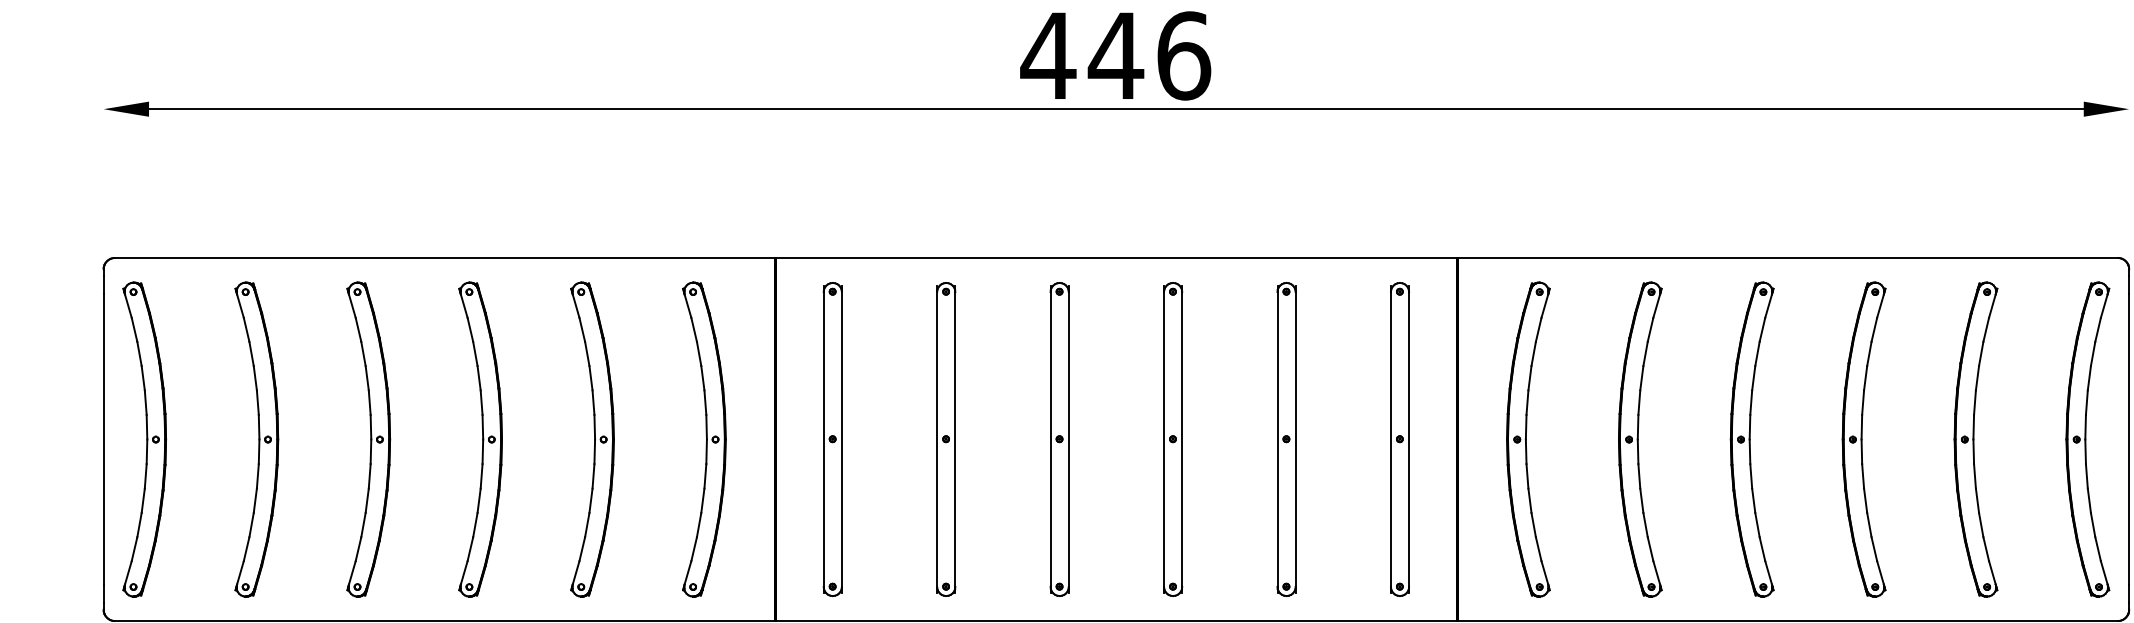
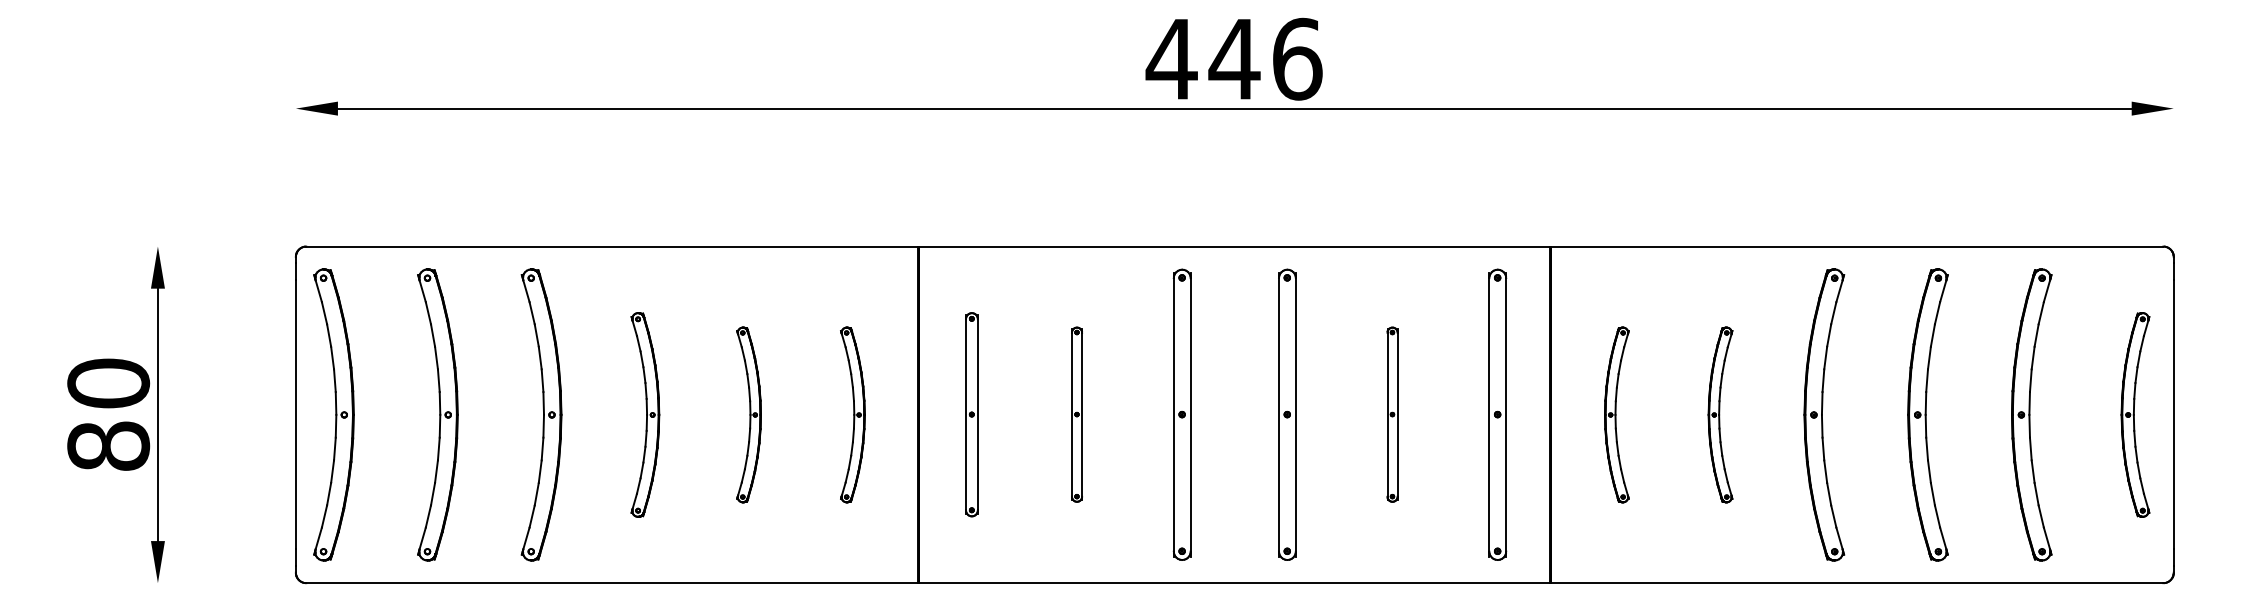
part: (480, 439) -> (645, 414), size x0.7
part: (591, 439) -> (748, 414), size x0.6
part: (704, 439) -> (852, 414), size x0.6
part: (832, 439) -> (971, 414), size x0.7
part: (945, 439) -> (1076, 414), size x0.6
part: (1286, 439) -> (1392, 414), size x0.6
part: (1528, 439) -> (1616, 414), size x0.6
part: (1640, 439) -> (1720, 414), size x0.6
part: (2087, 439) -> (2135, 414), size x0.7

